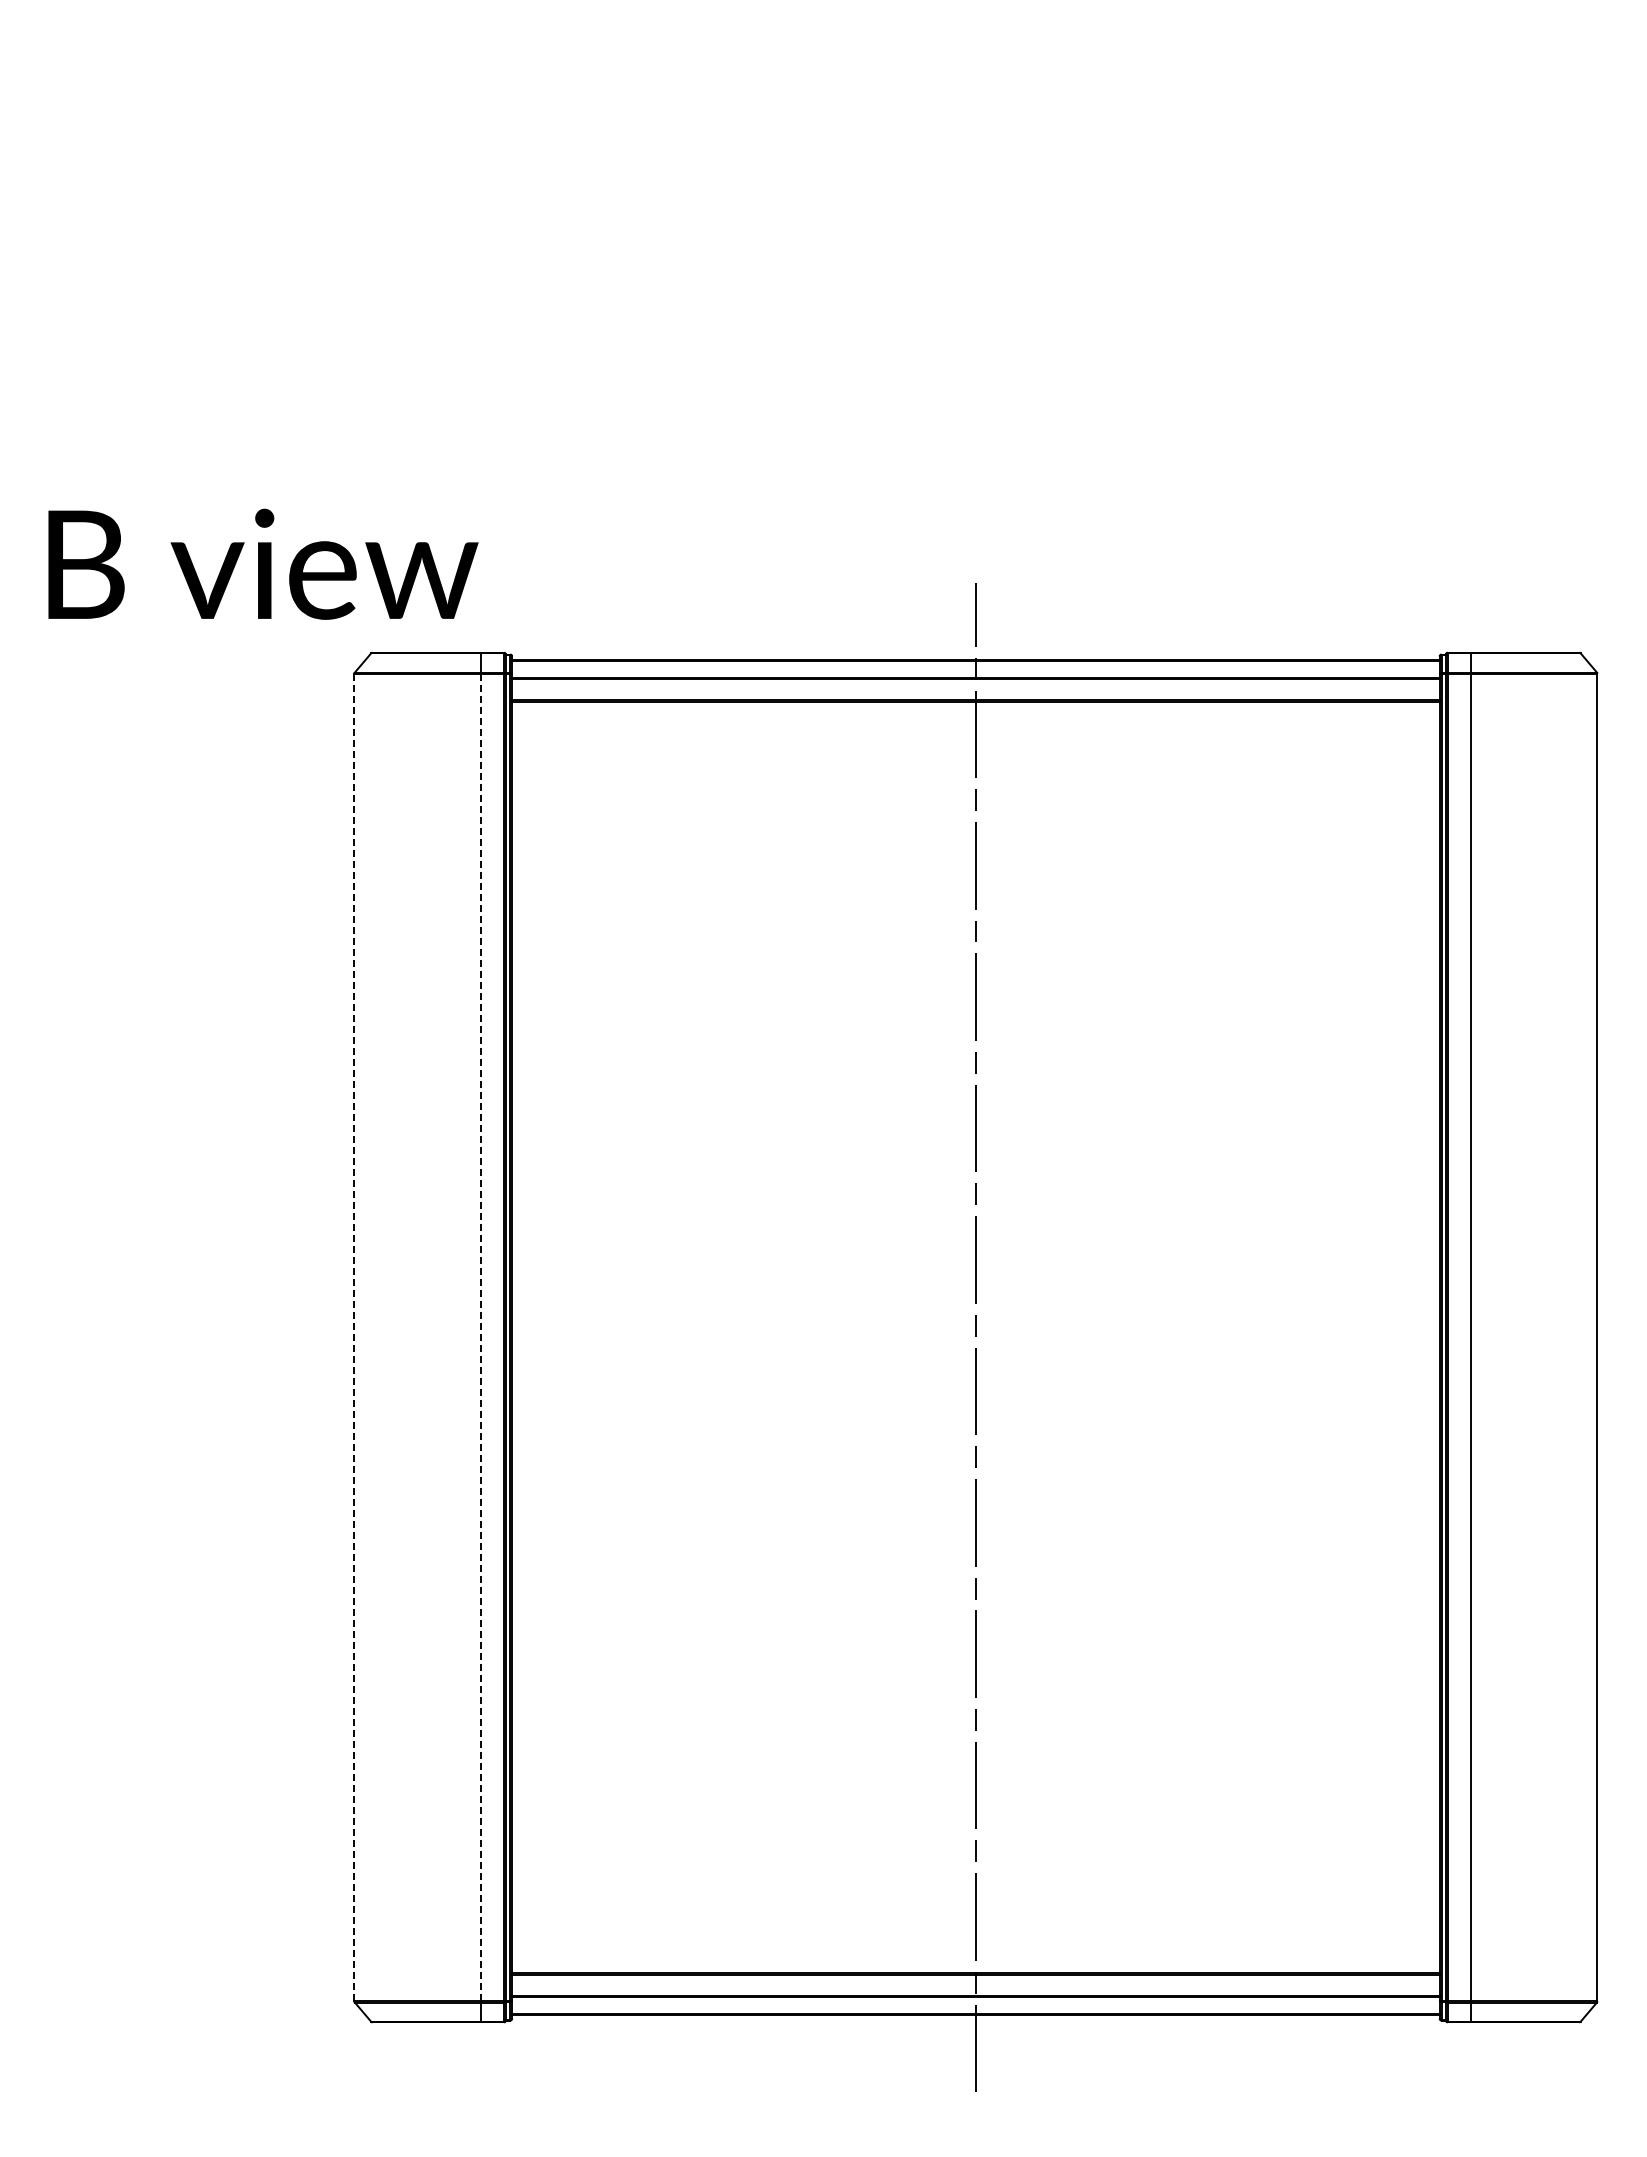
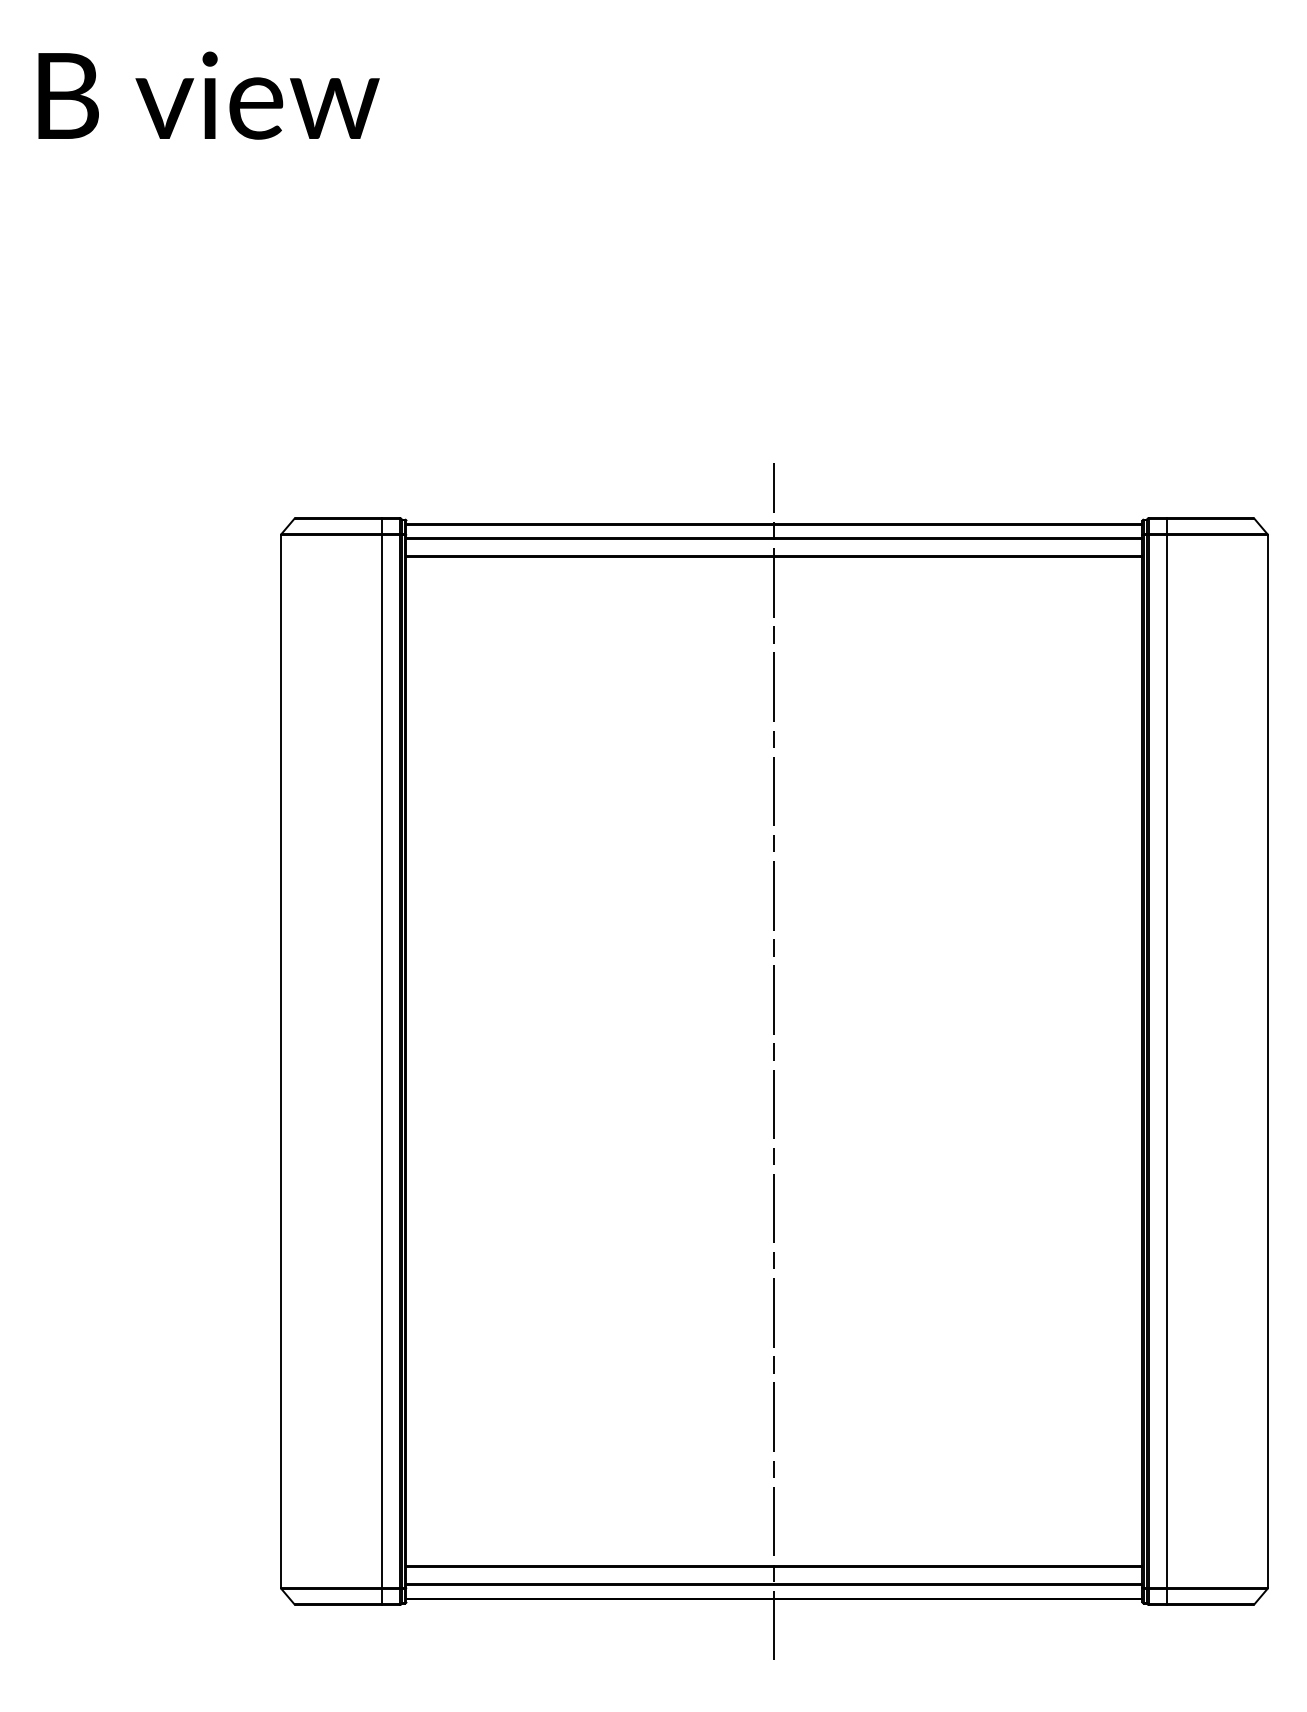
text: (263, 563) -> (209, 95), moved
line: (354, 1337) -> (281, 1061), dashed -> solid
line: (481, 1337) -> (382, 1061), dashed -> solid

